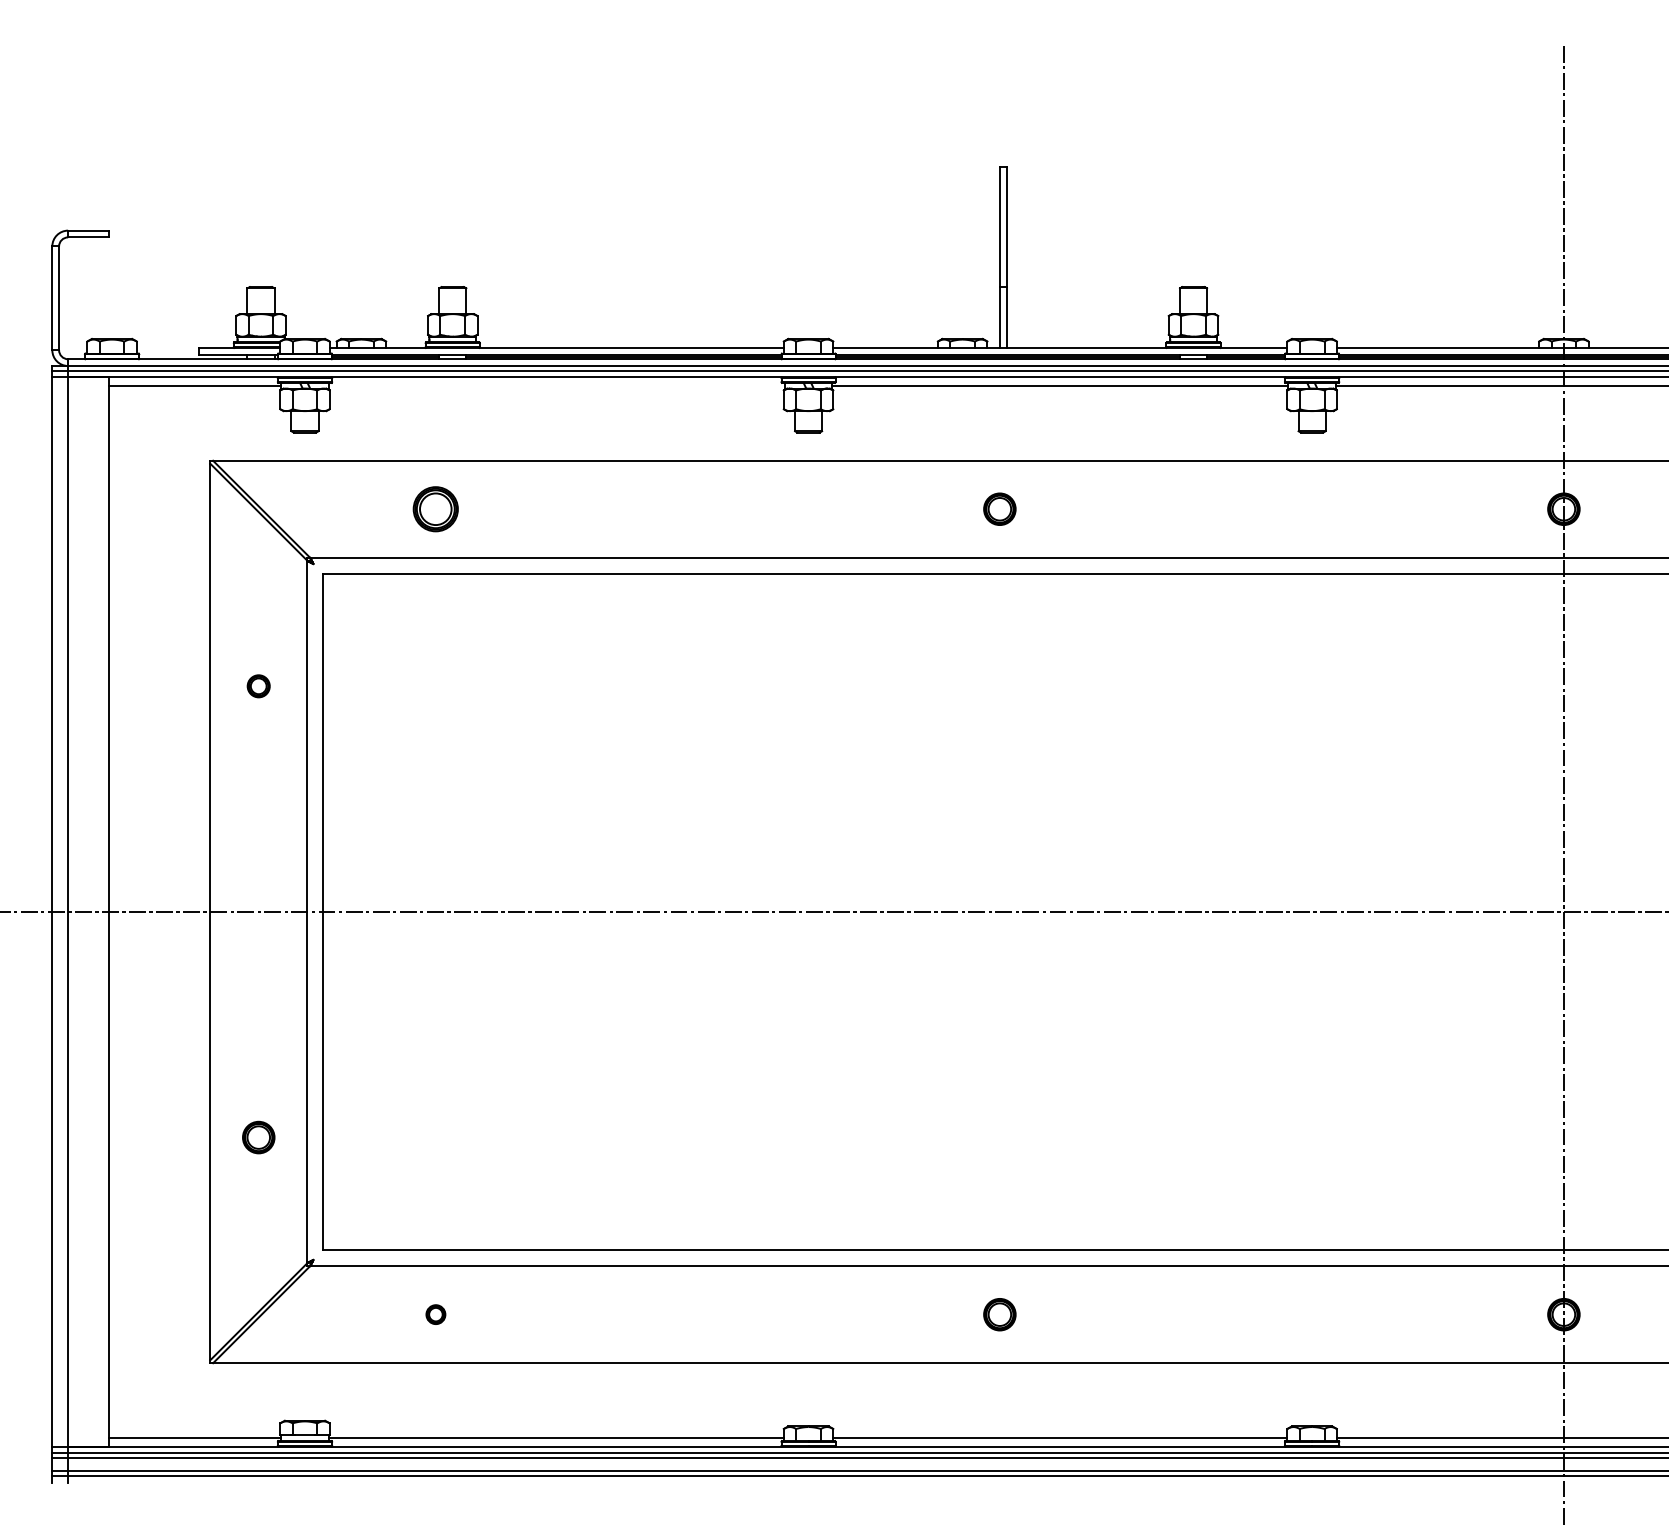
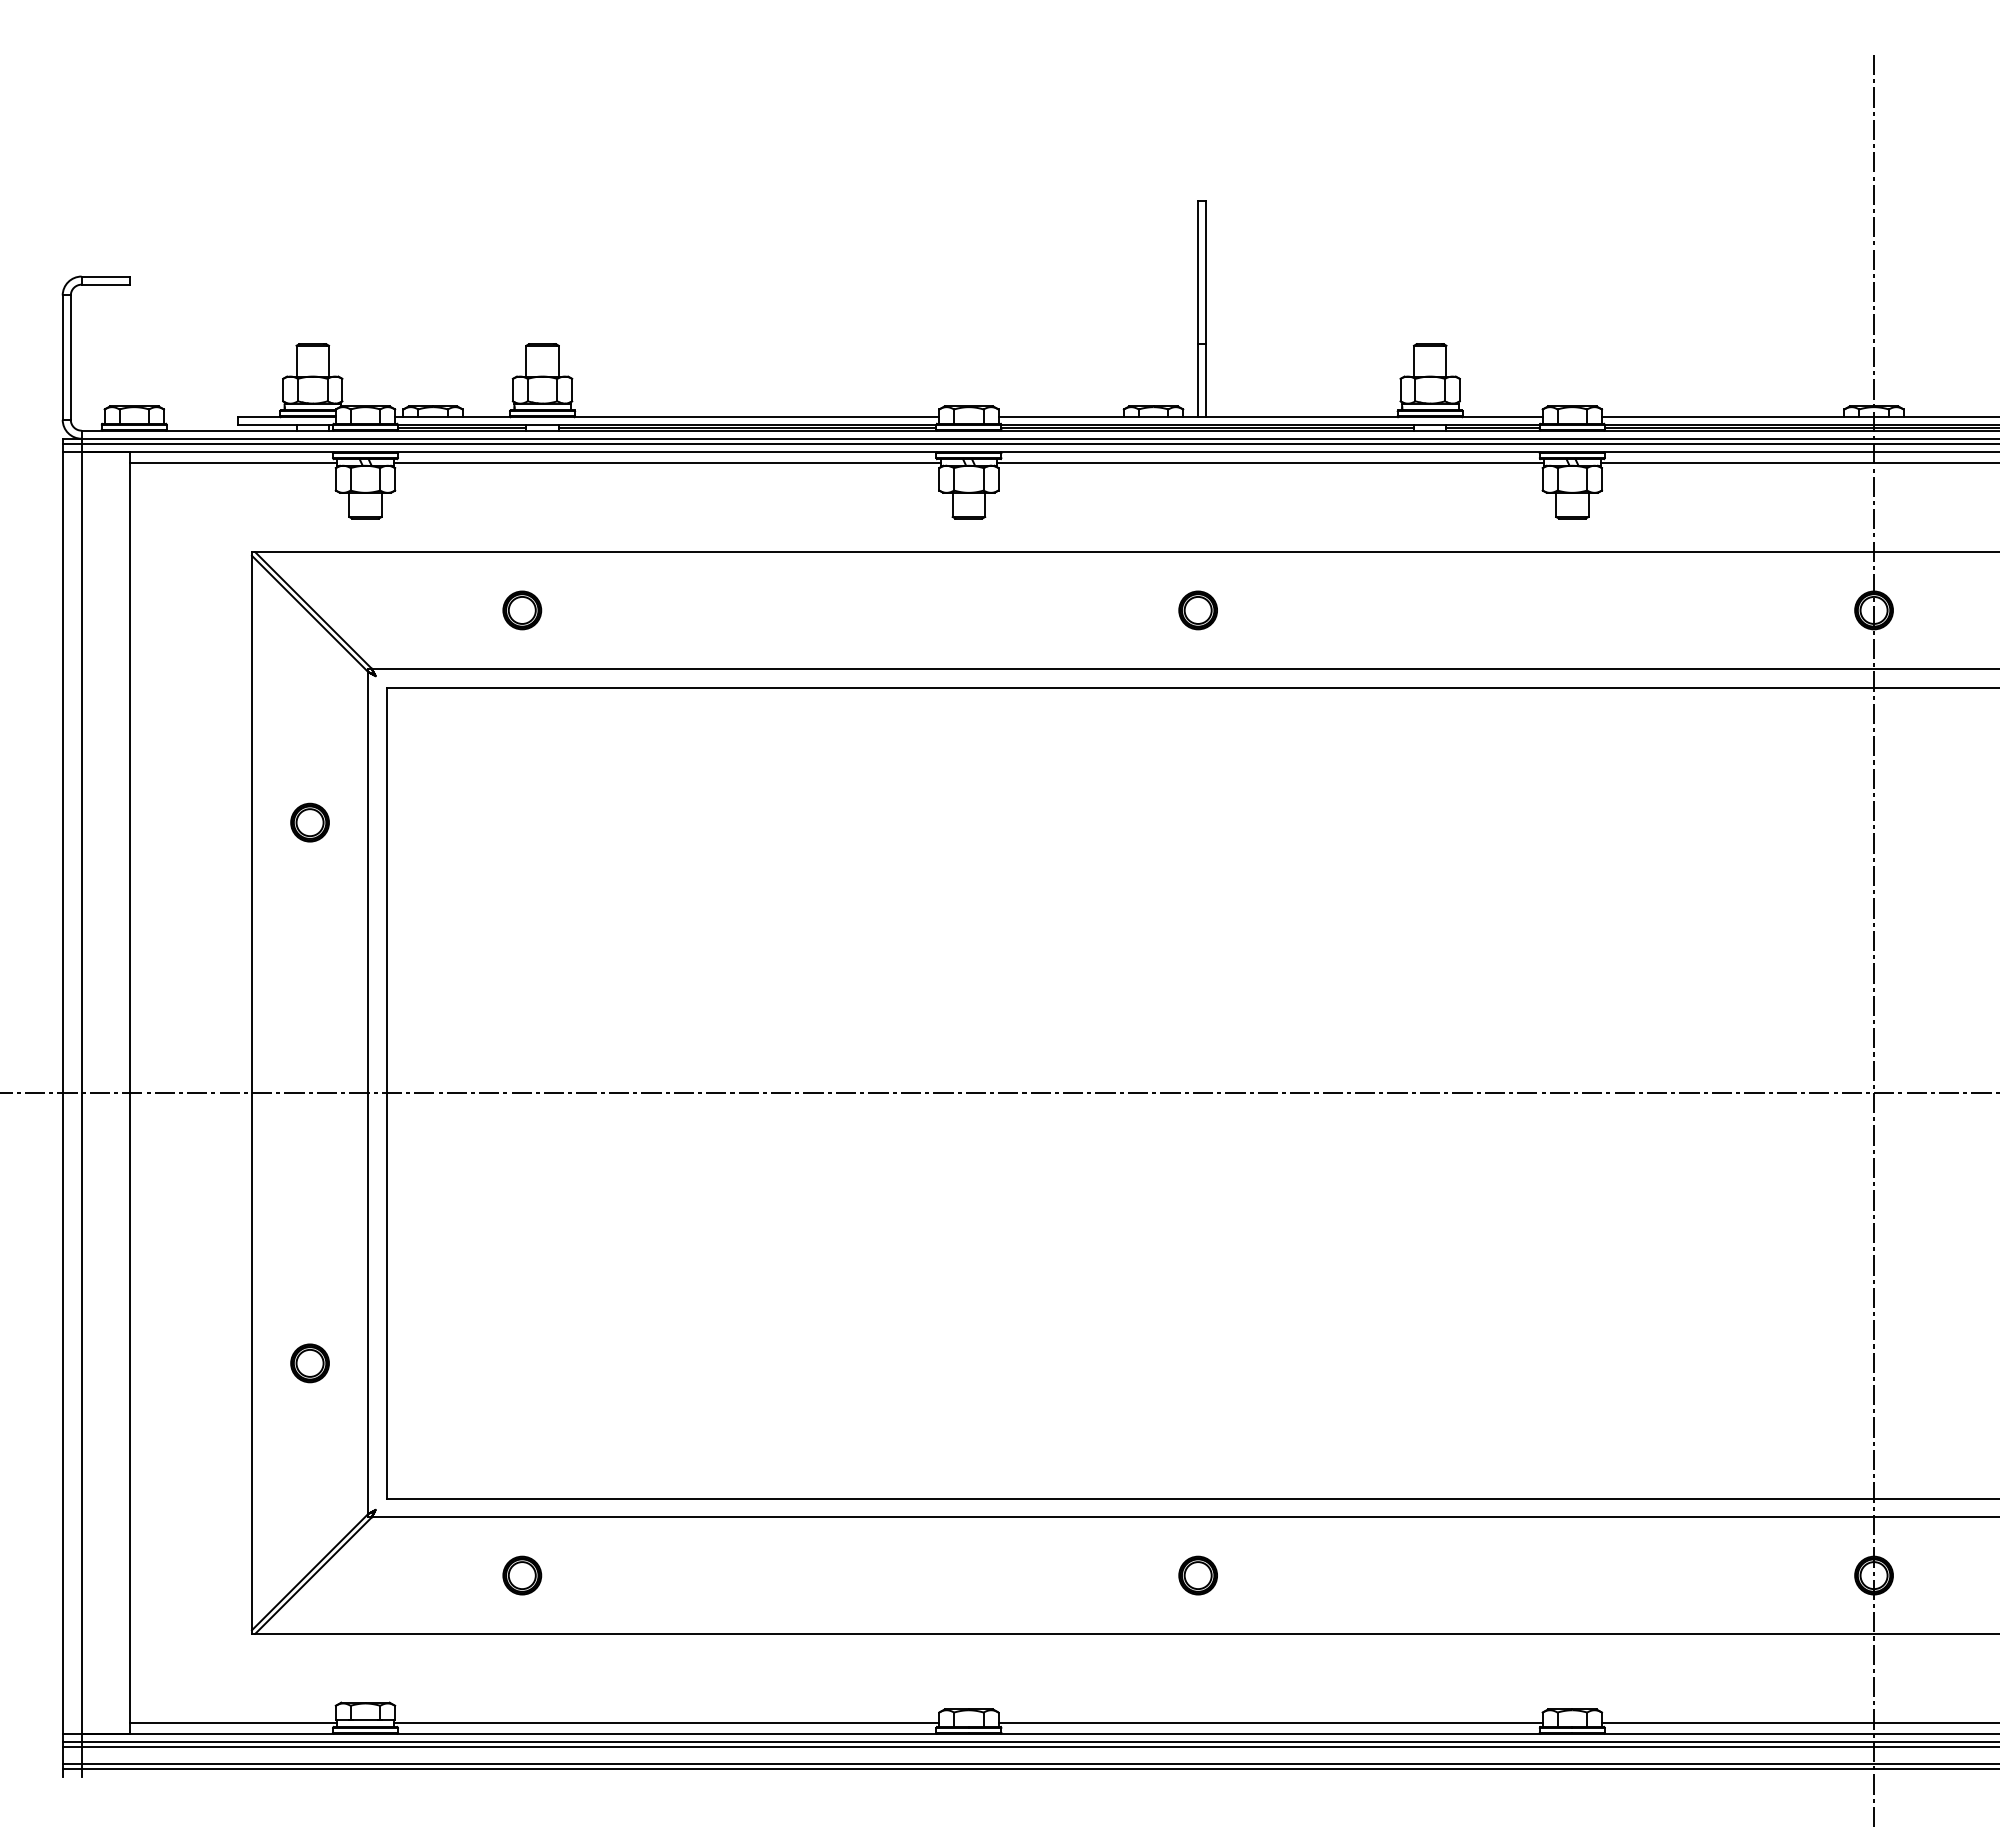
line: (556, 386) -> (666, 463), added
part: (436, 509) -> (522, 610), size x0.71
part: (258, 686) -> (309, 822), size x1.43
part: (436, 1314) -> (522, 1575), size x1.67

